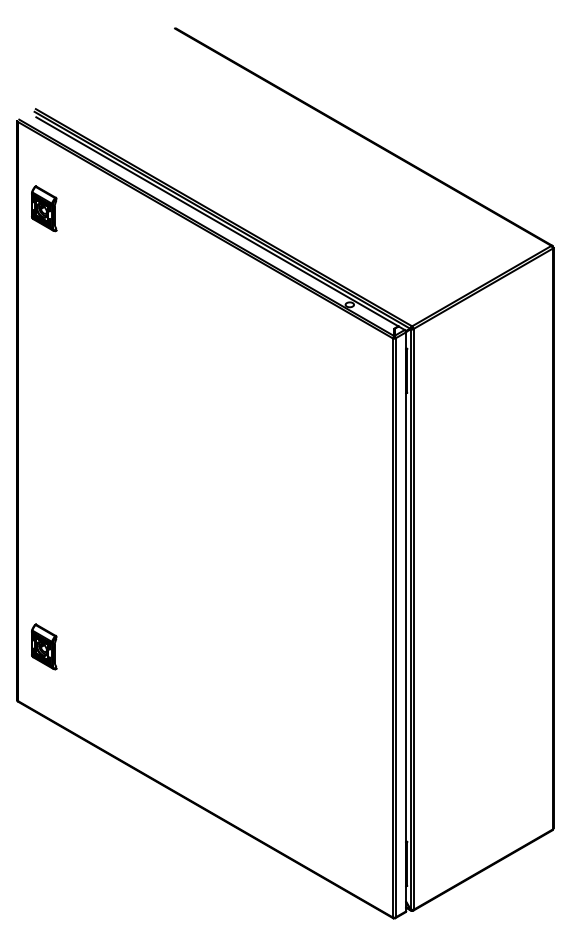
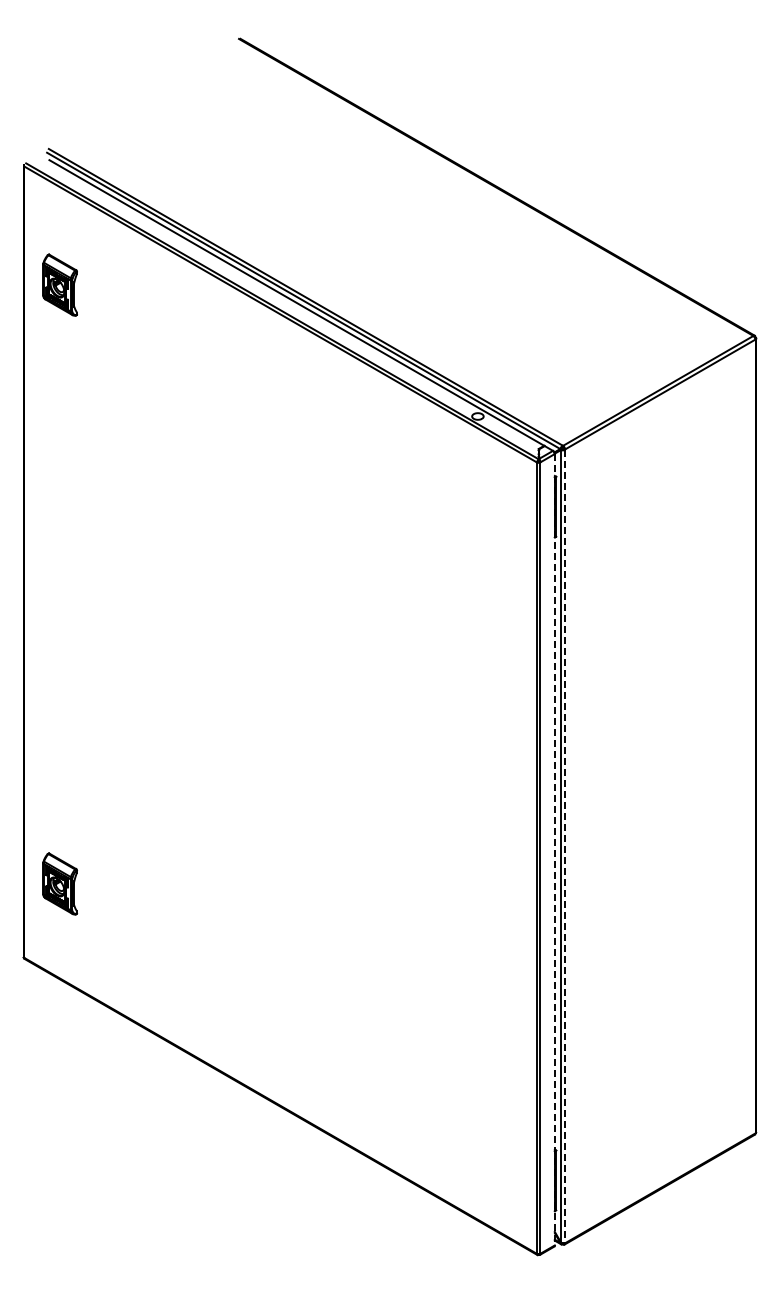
line: (413, 619) -> (565, 846), solid -> dashed
line: (405, 621) -> (554, 849), solid -> dashed

